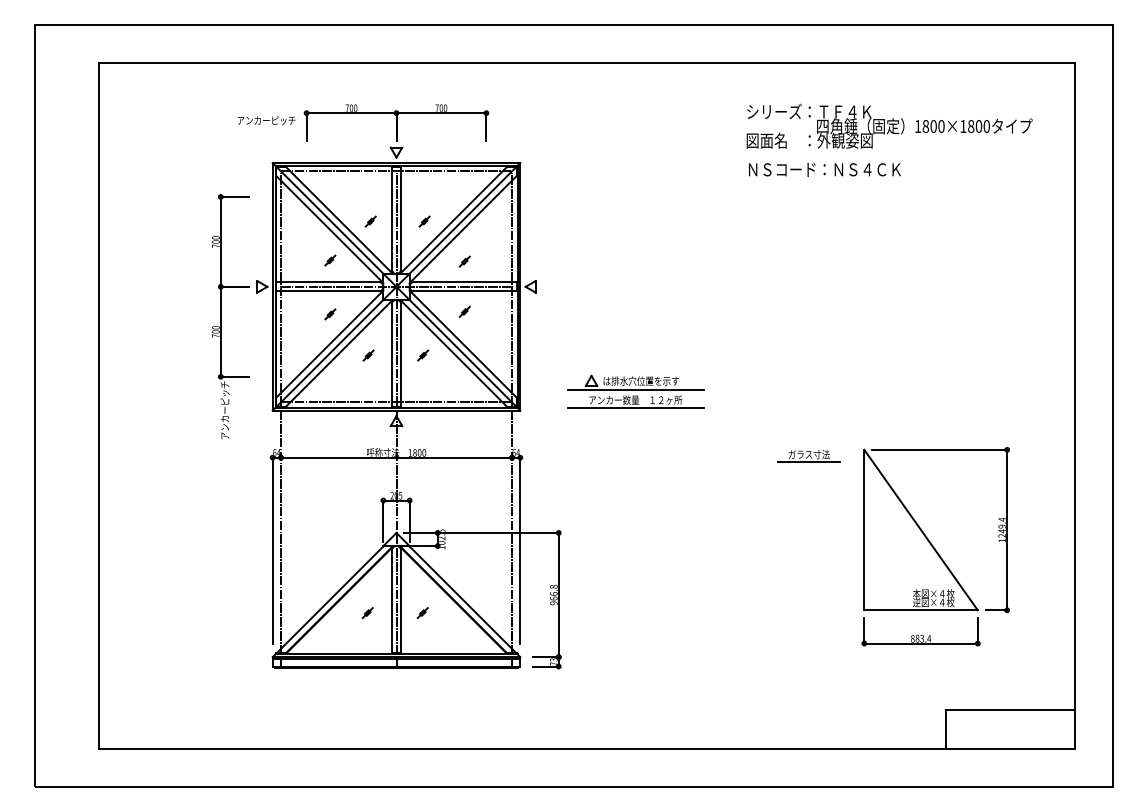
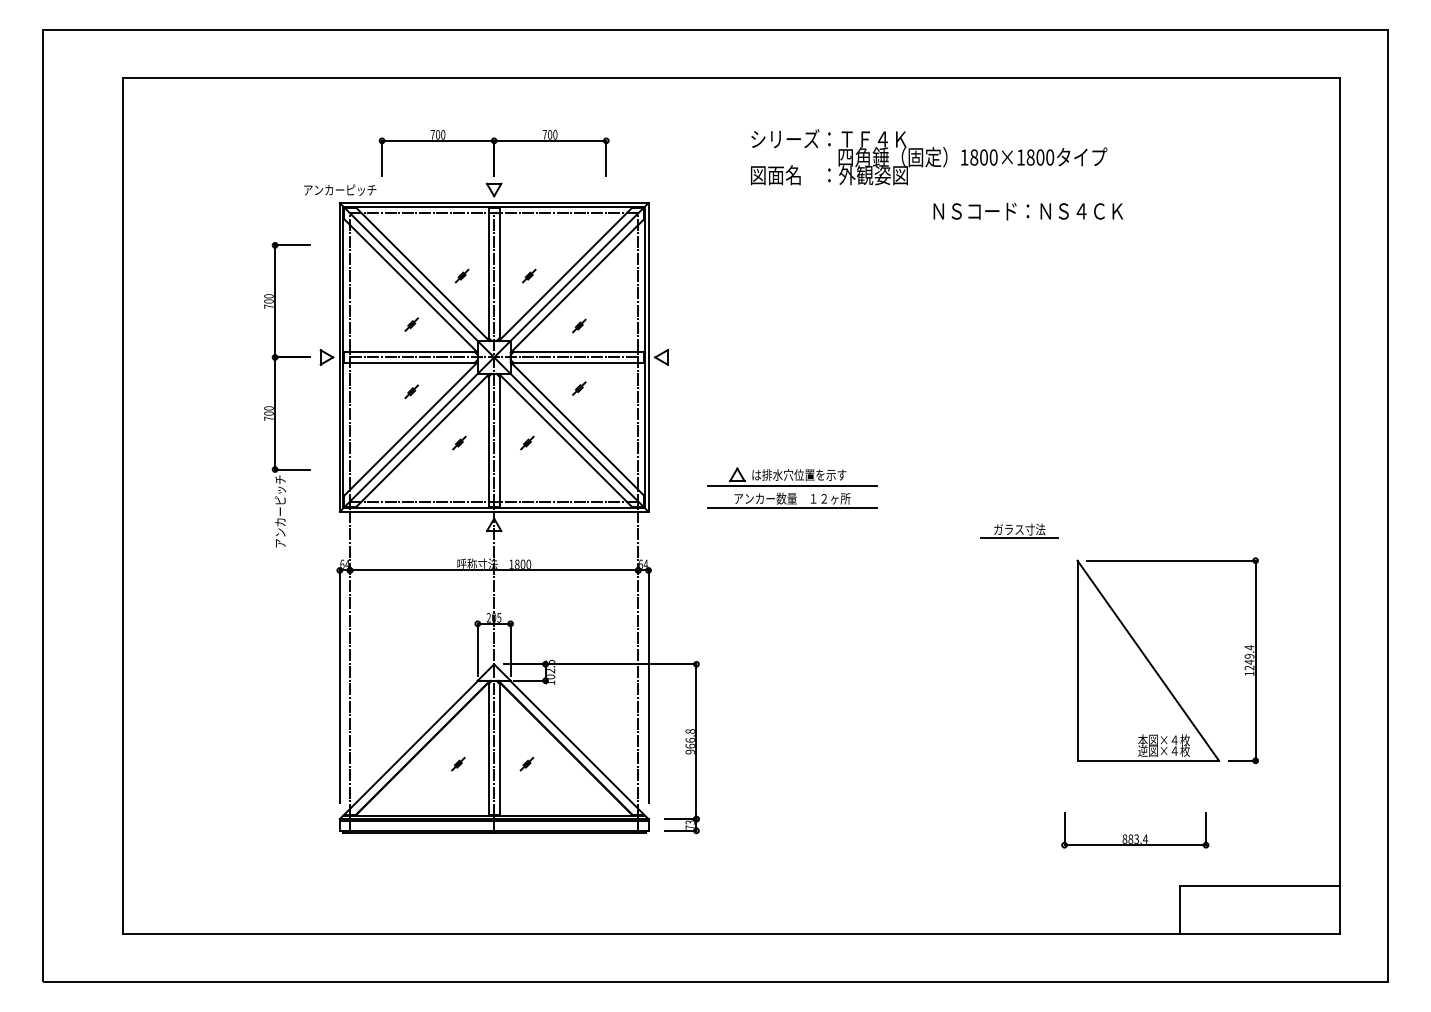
text: (266, 120) -> (340, 189), moved
text: (889, 126) -> (929, 157), moved
part: (808, 455) -> (1019, 530), moved
part: (921, 631) -> (1135, 830), moved

